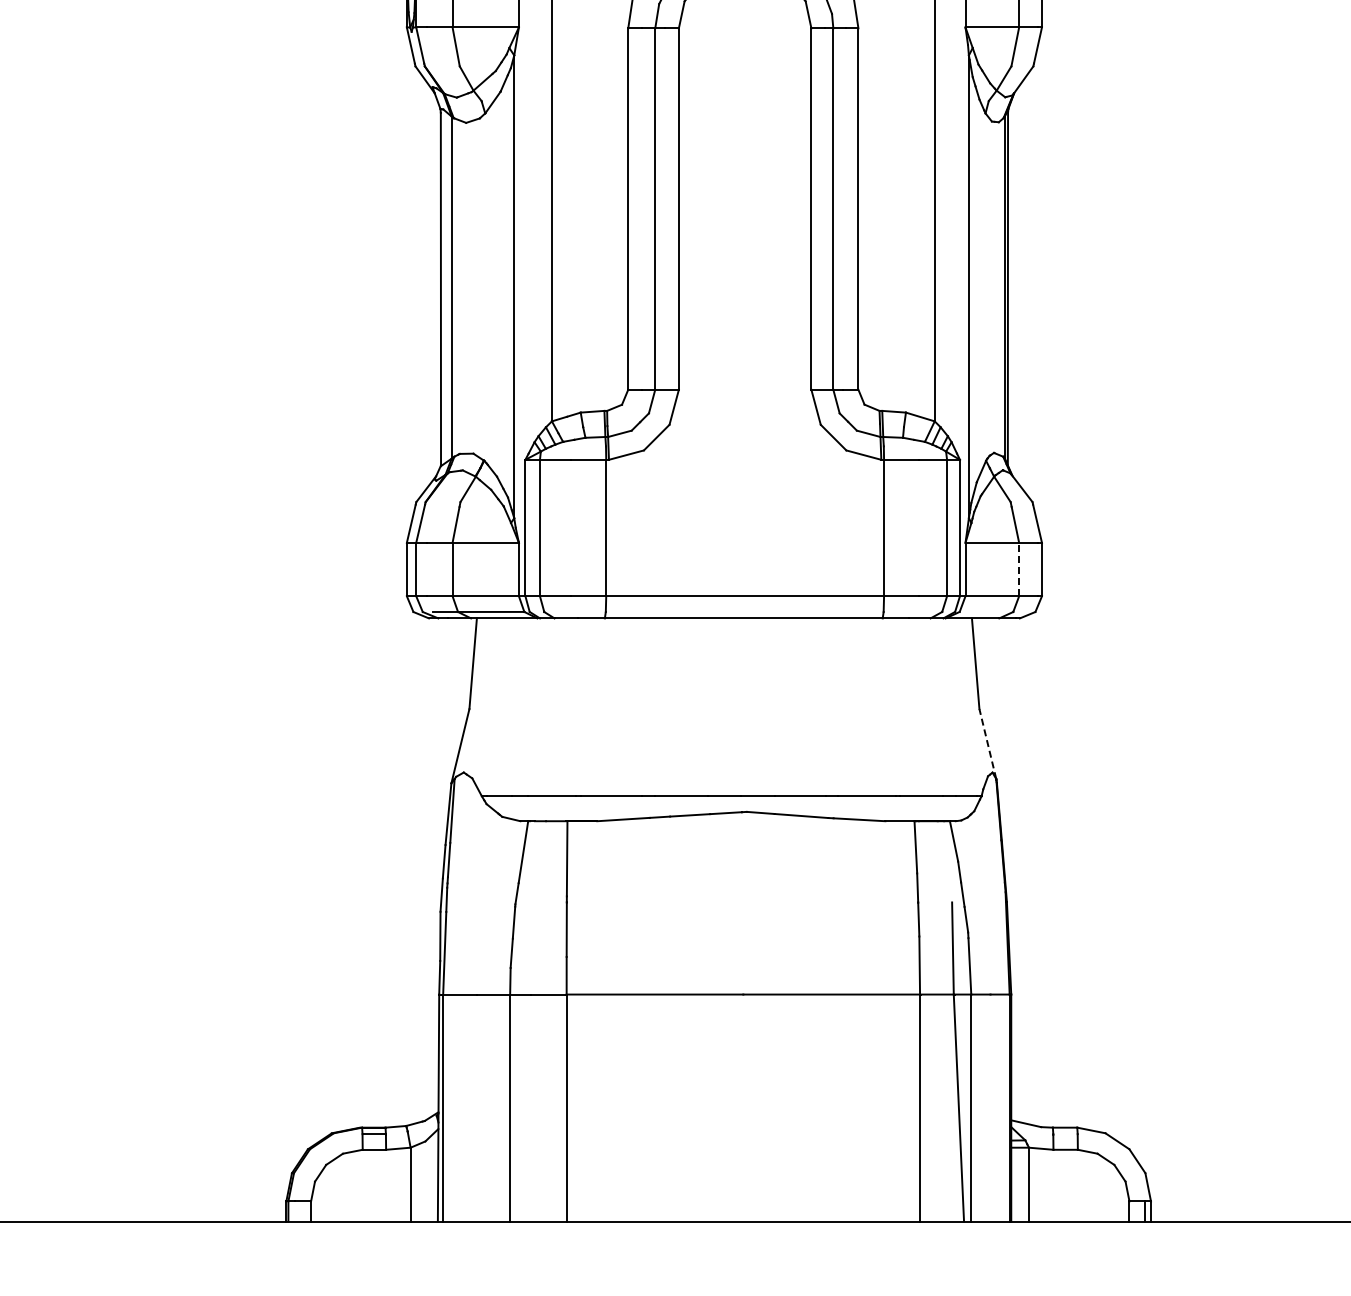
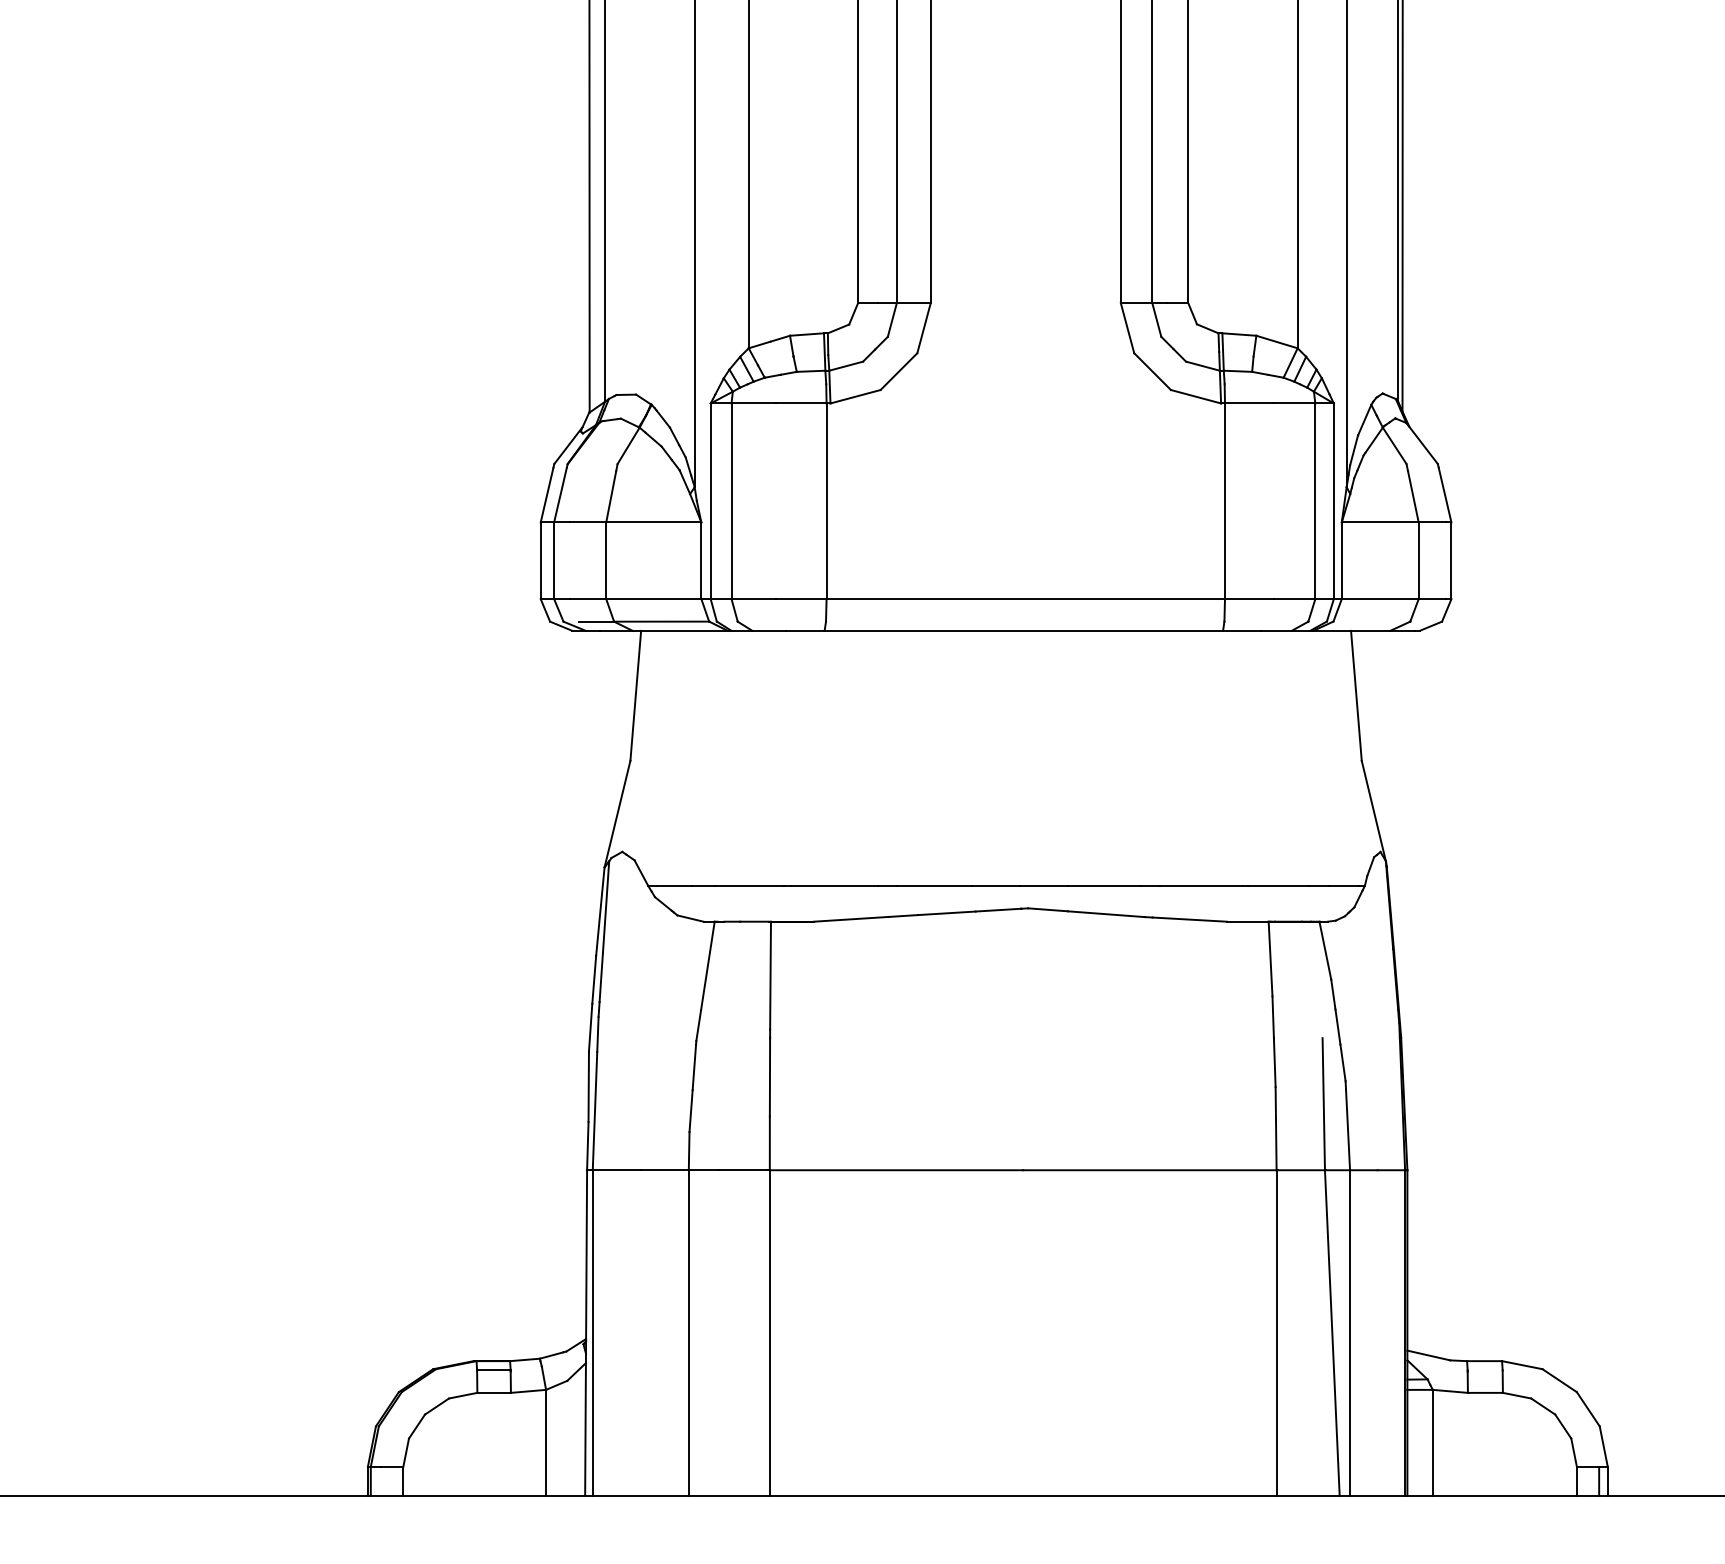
line: (1019, 569) -> (1419, 560), dashed -> solid
line: (987, 744) -> (1373, 811), dashed -> solid

